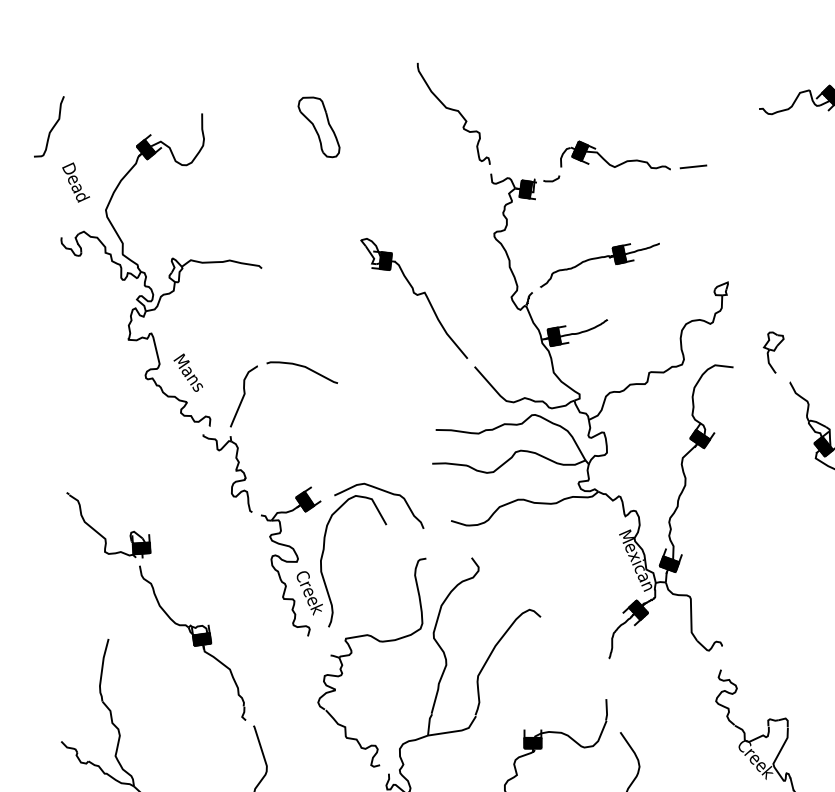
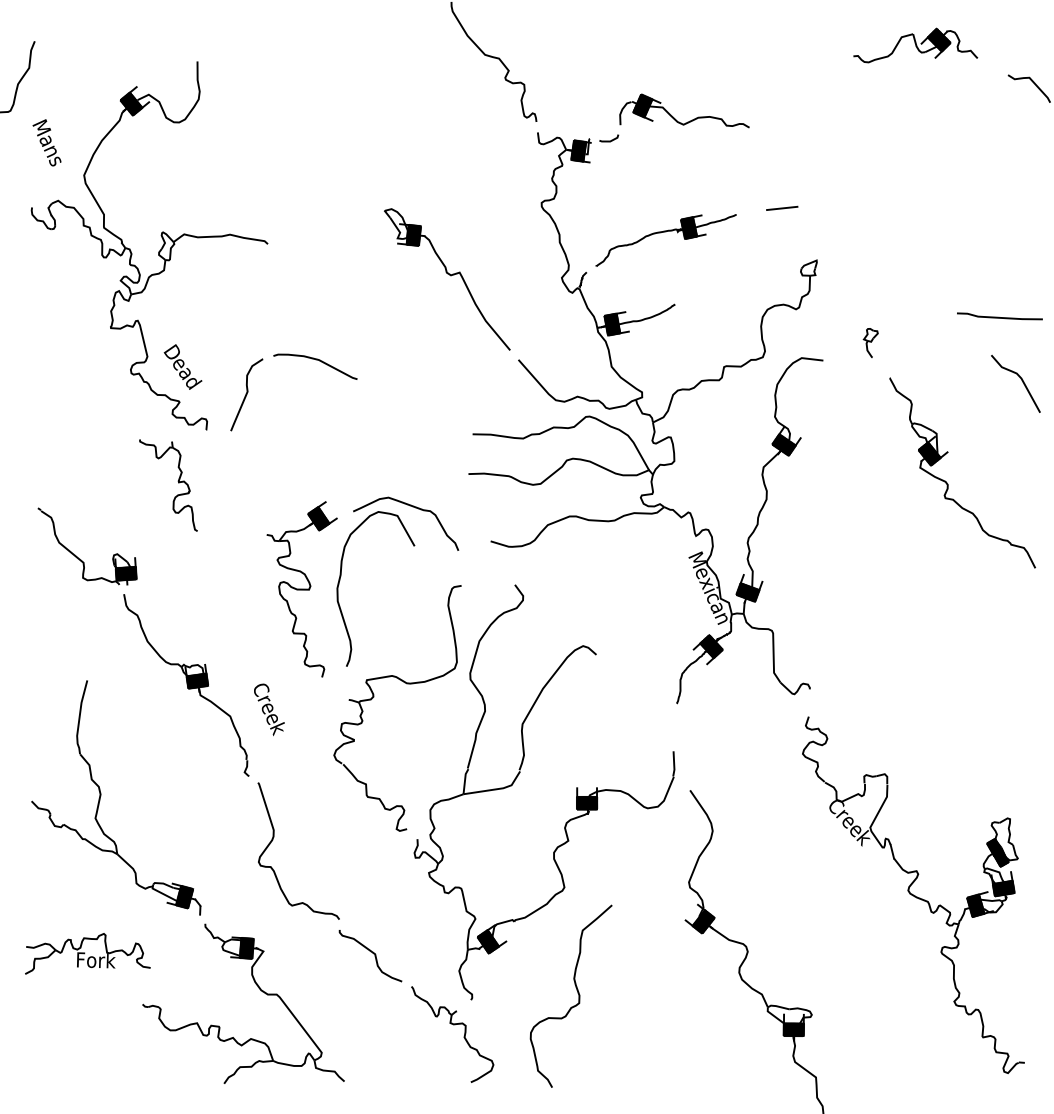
part: (319, 127) -> (335, 77), removed
line: (693, 166) -> (782, 207), moved
text: (76, 183) -> (49, 143), Dead -> Mans
part: (773, 352) -> (870, 342), size x0.6
text: (190, 373) -> (183, 367), Mans -> Dead
part: (235, 470) -> (177, 481), moved
text: (309, 593) -> (269, 709), moved

